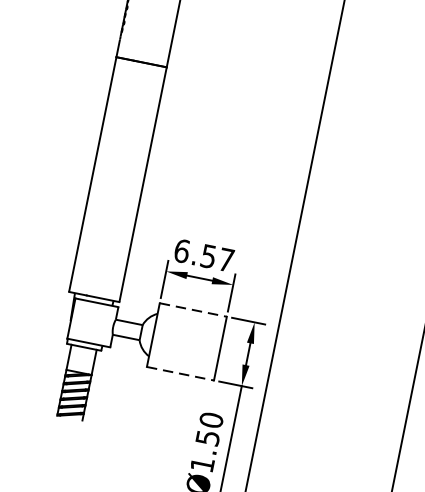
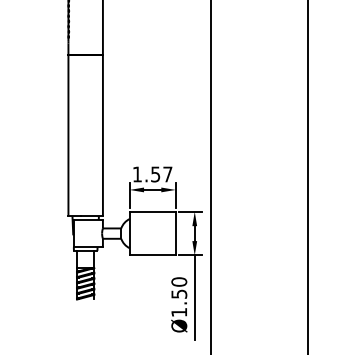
text: (182, 251) -> (137, 174), 6.57 -> 1.57
line: (193, 309) -> (152, 211), dashed -> solid
line: (180, 373) -> (152, 255), dashed -> solid

